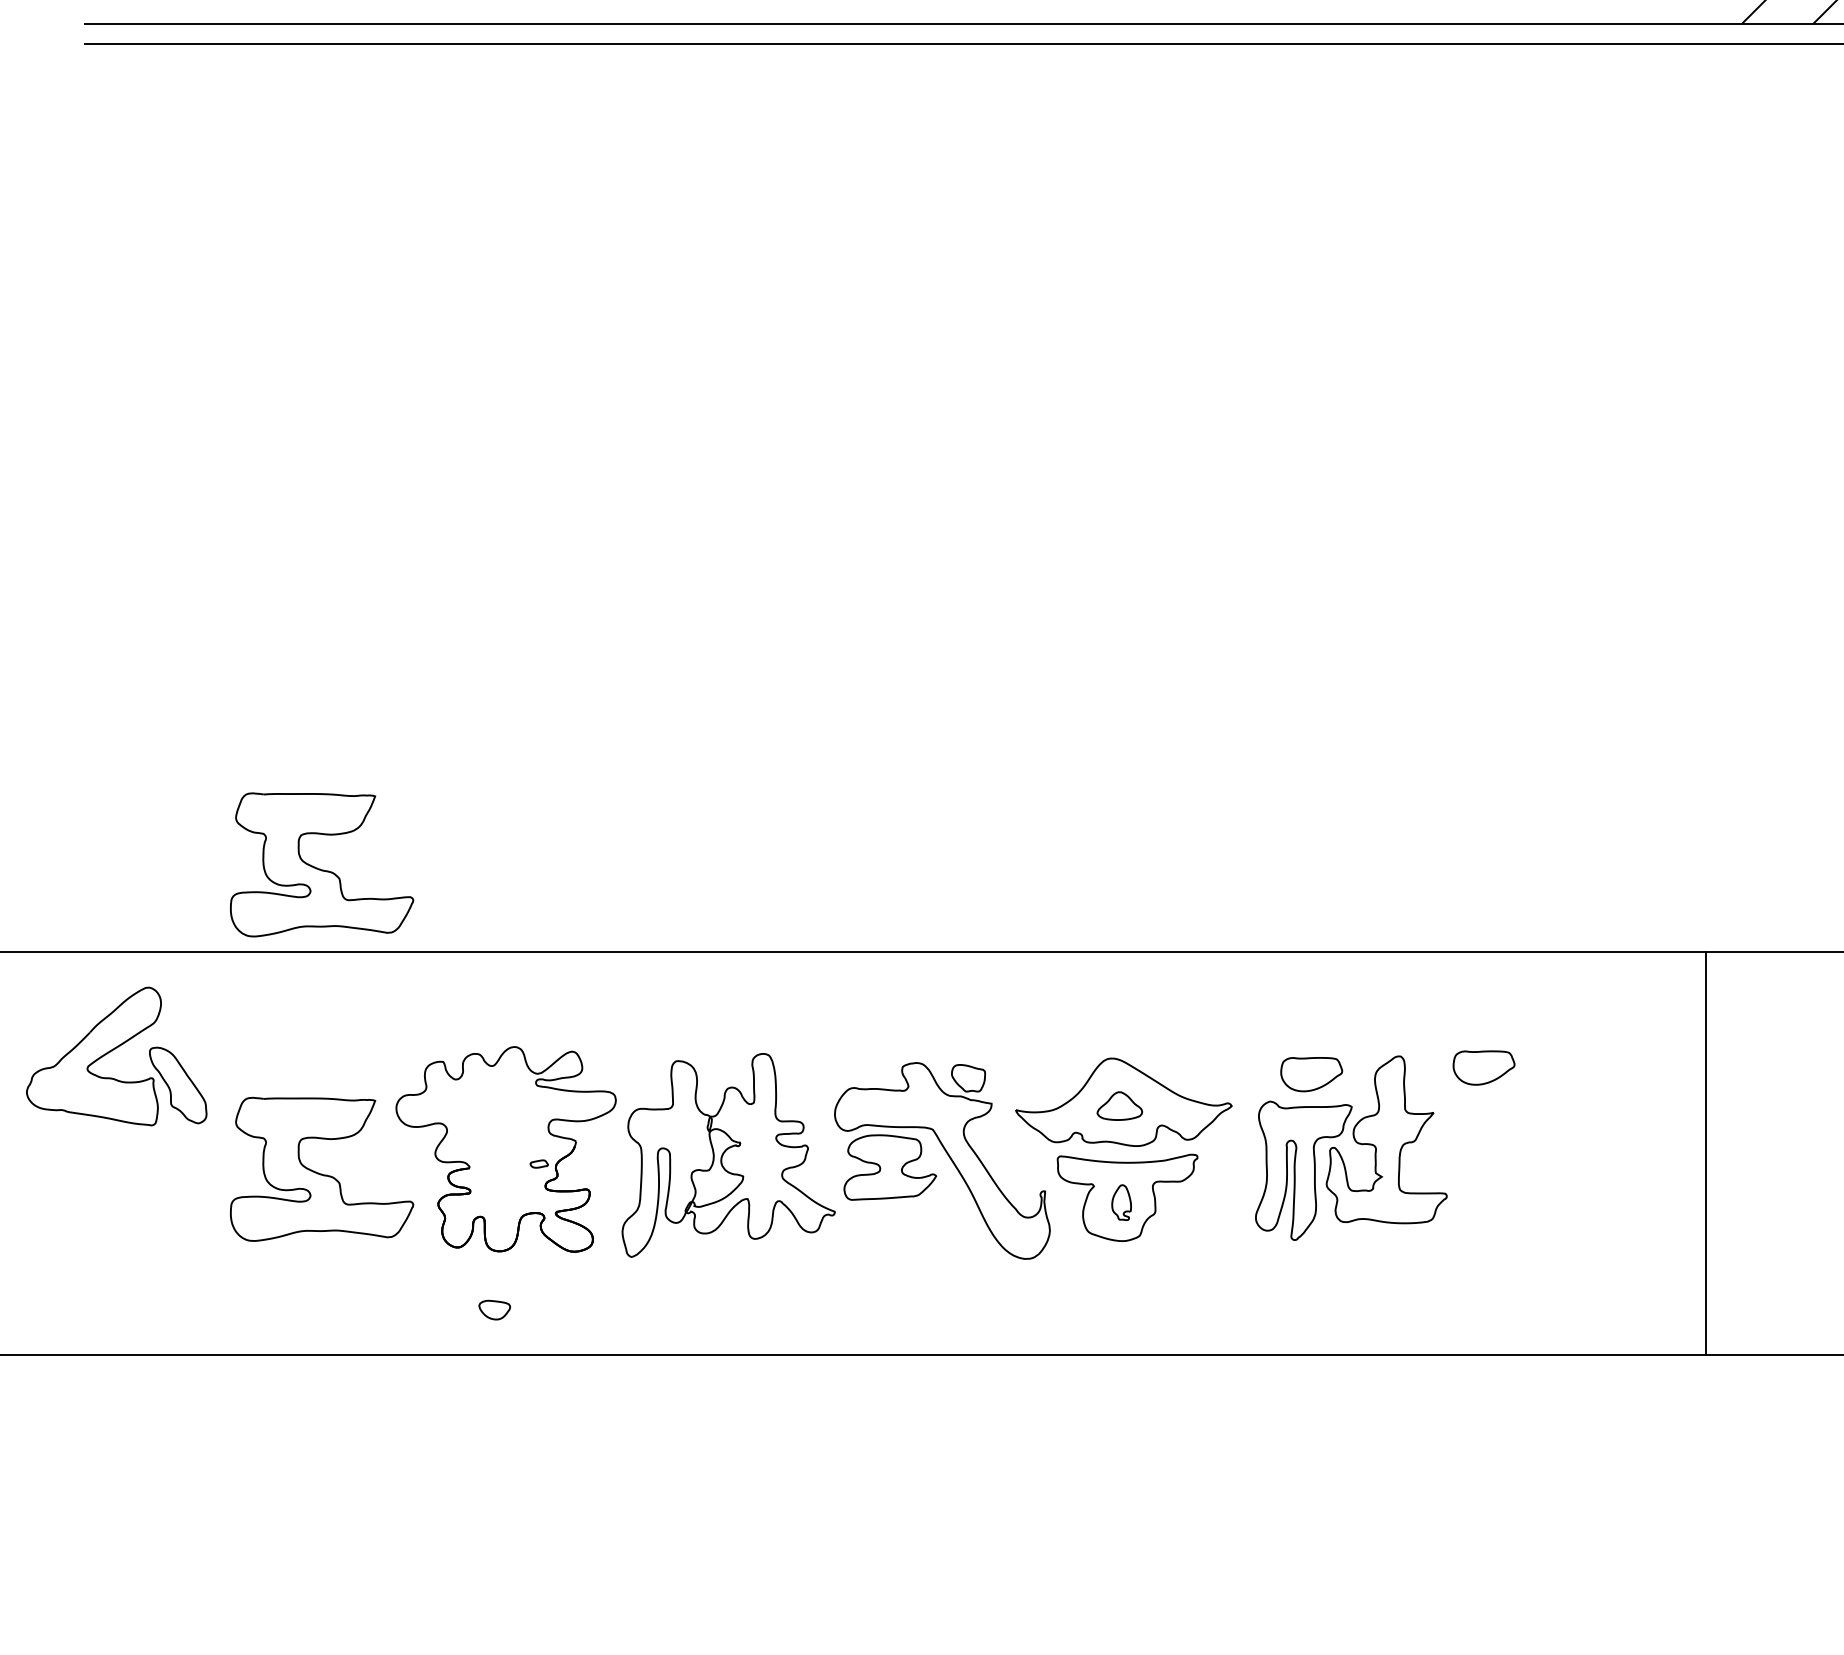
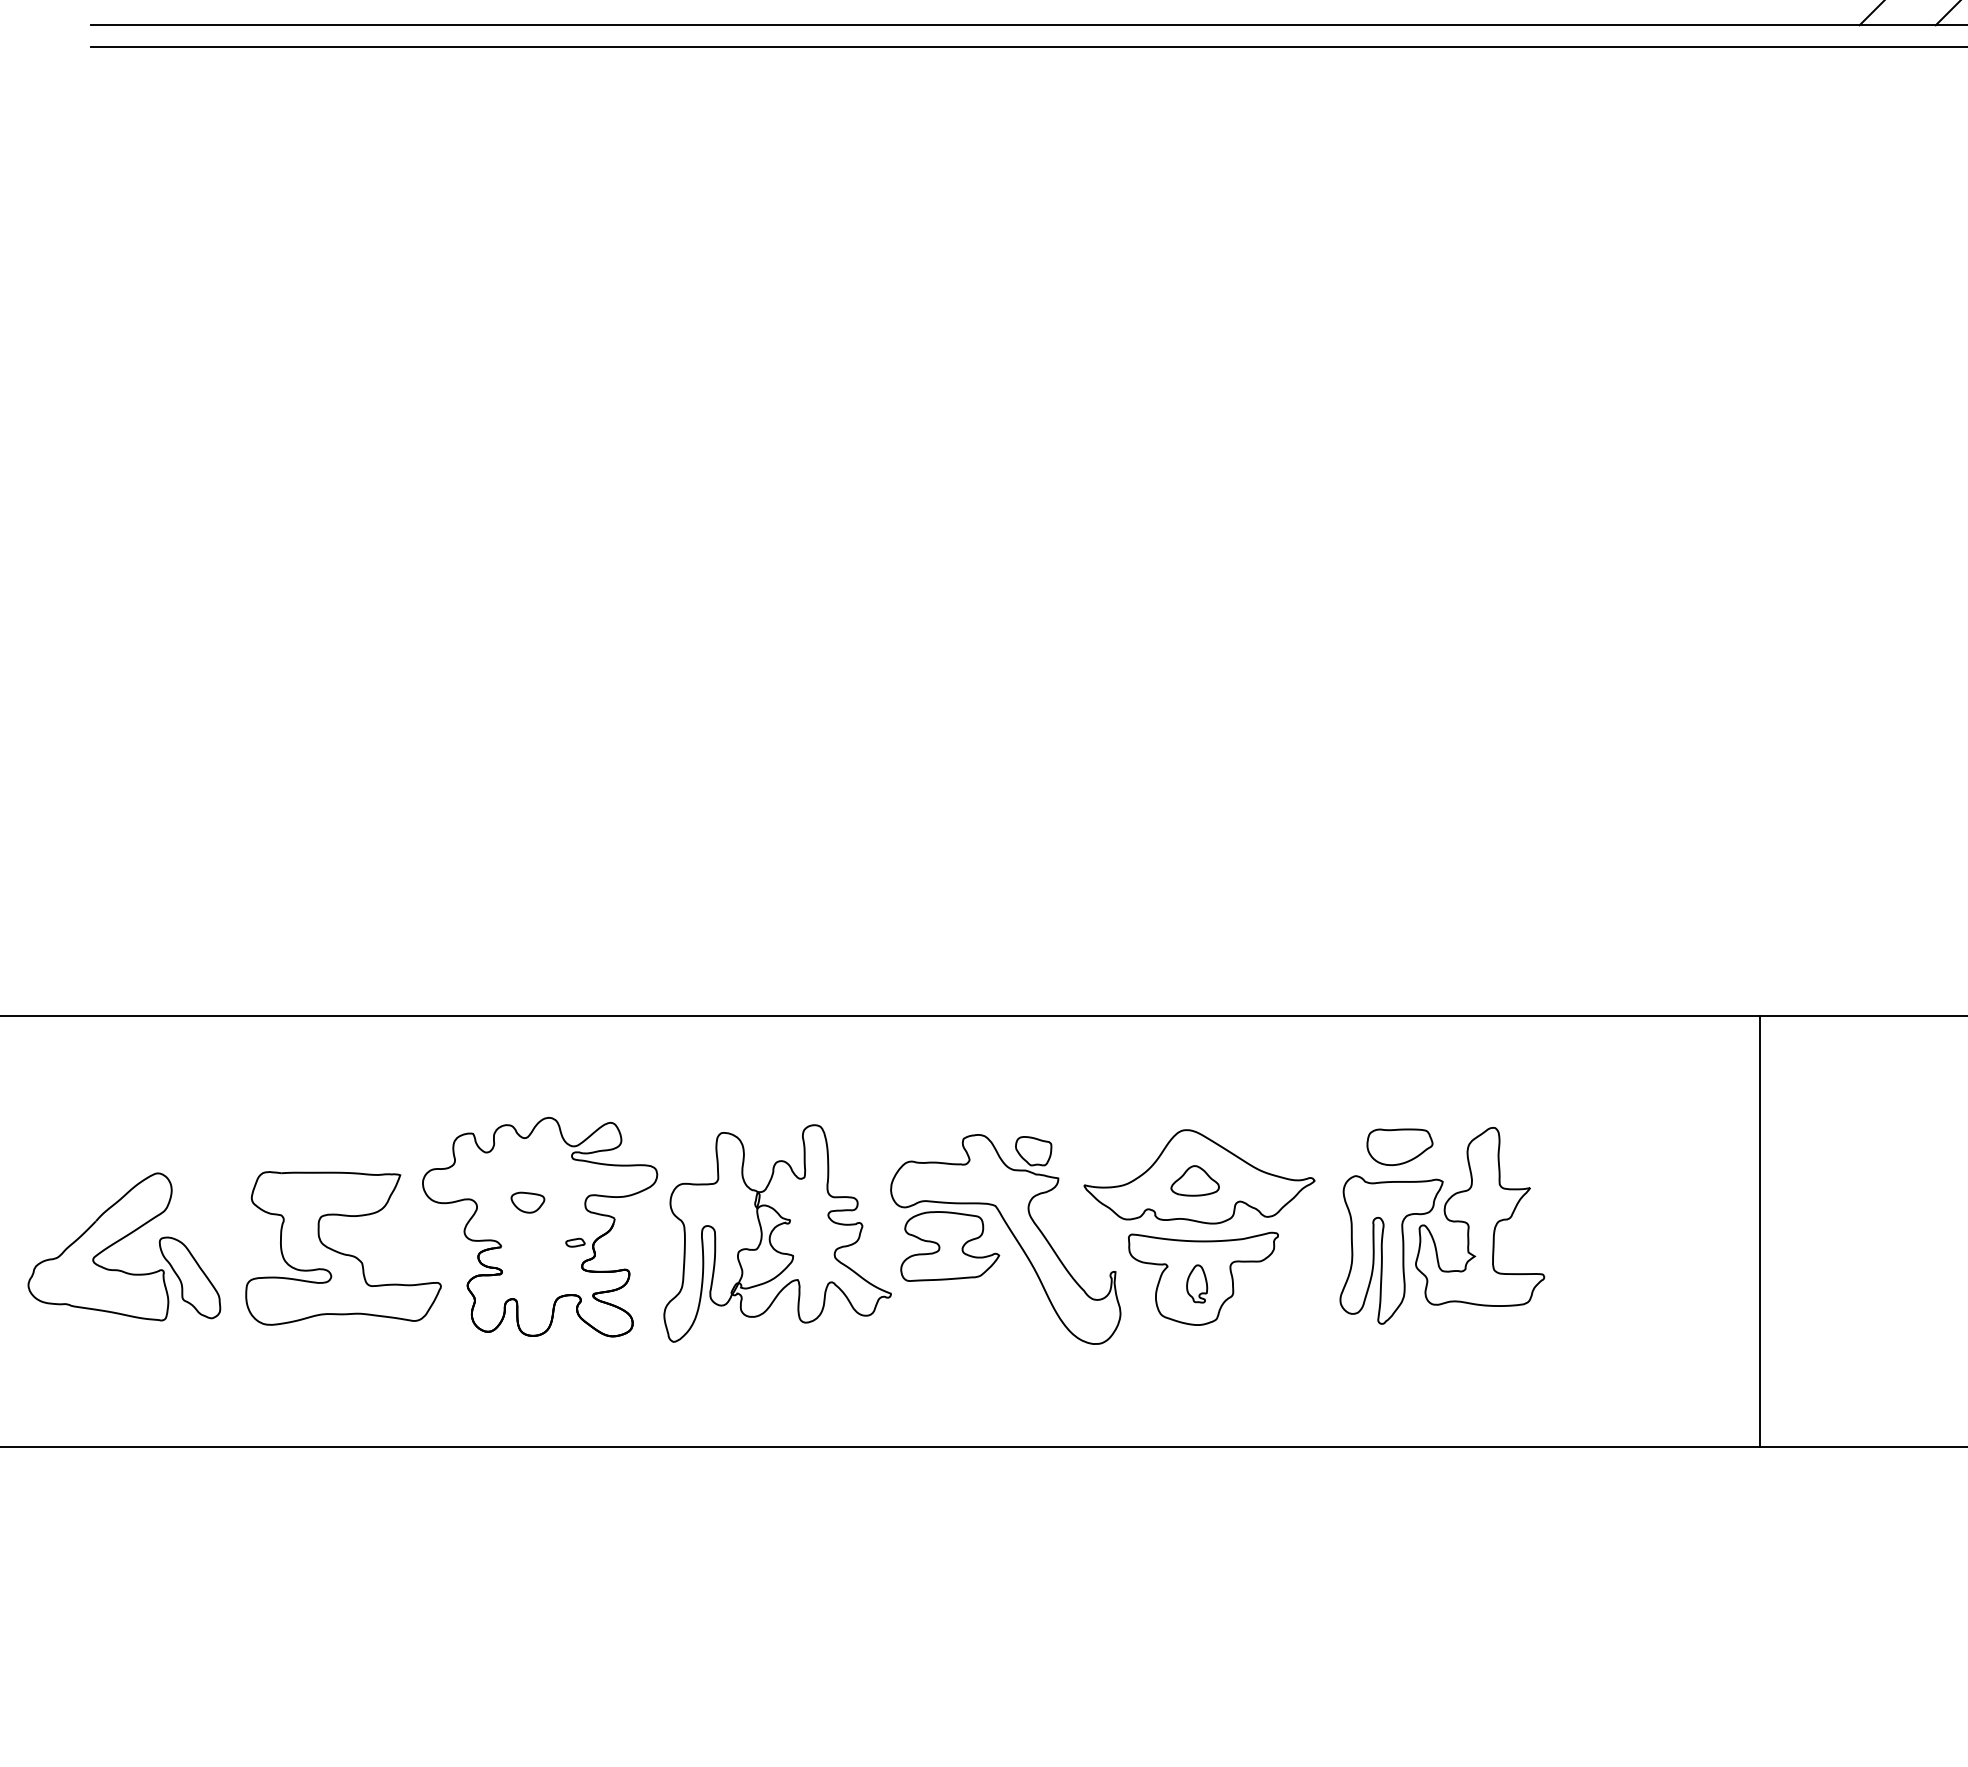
curve: (321, 868) -> (342, 927), removed
part: (114, 1050) -> (121, 1240), moved
part: (1483, 1068) -> (1583, 1140), removed
line: (1705, 1152) -> (1759, 1230), moved
part: (494, 1309) -> (527, 1202), moved

